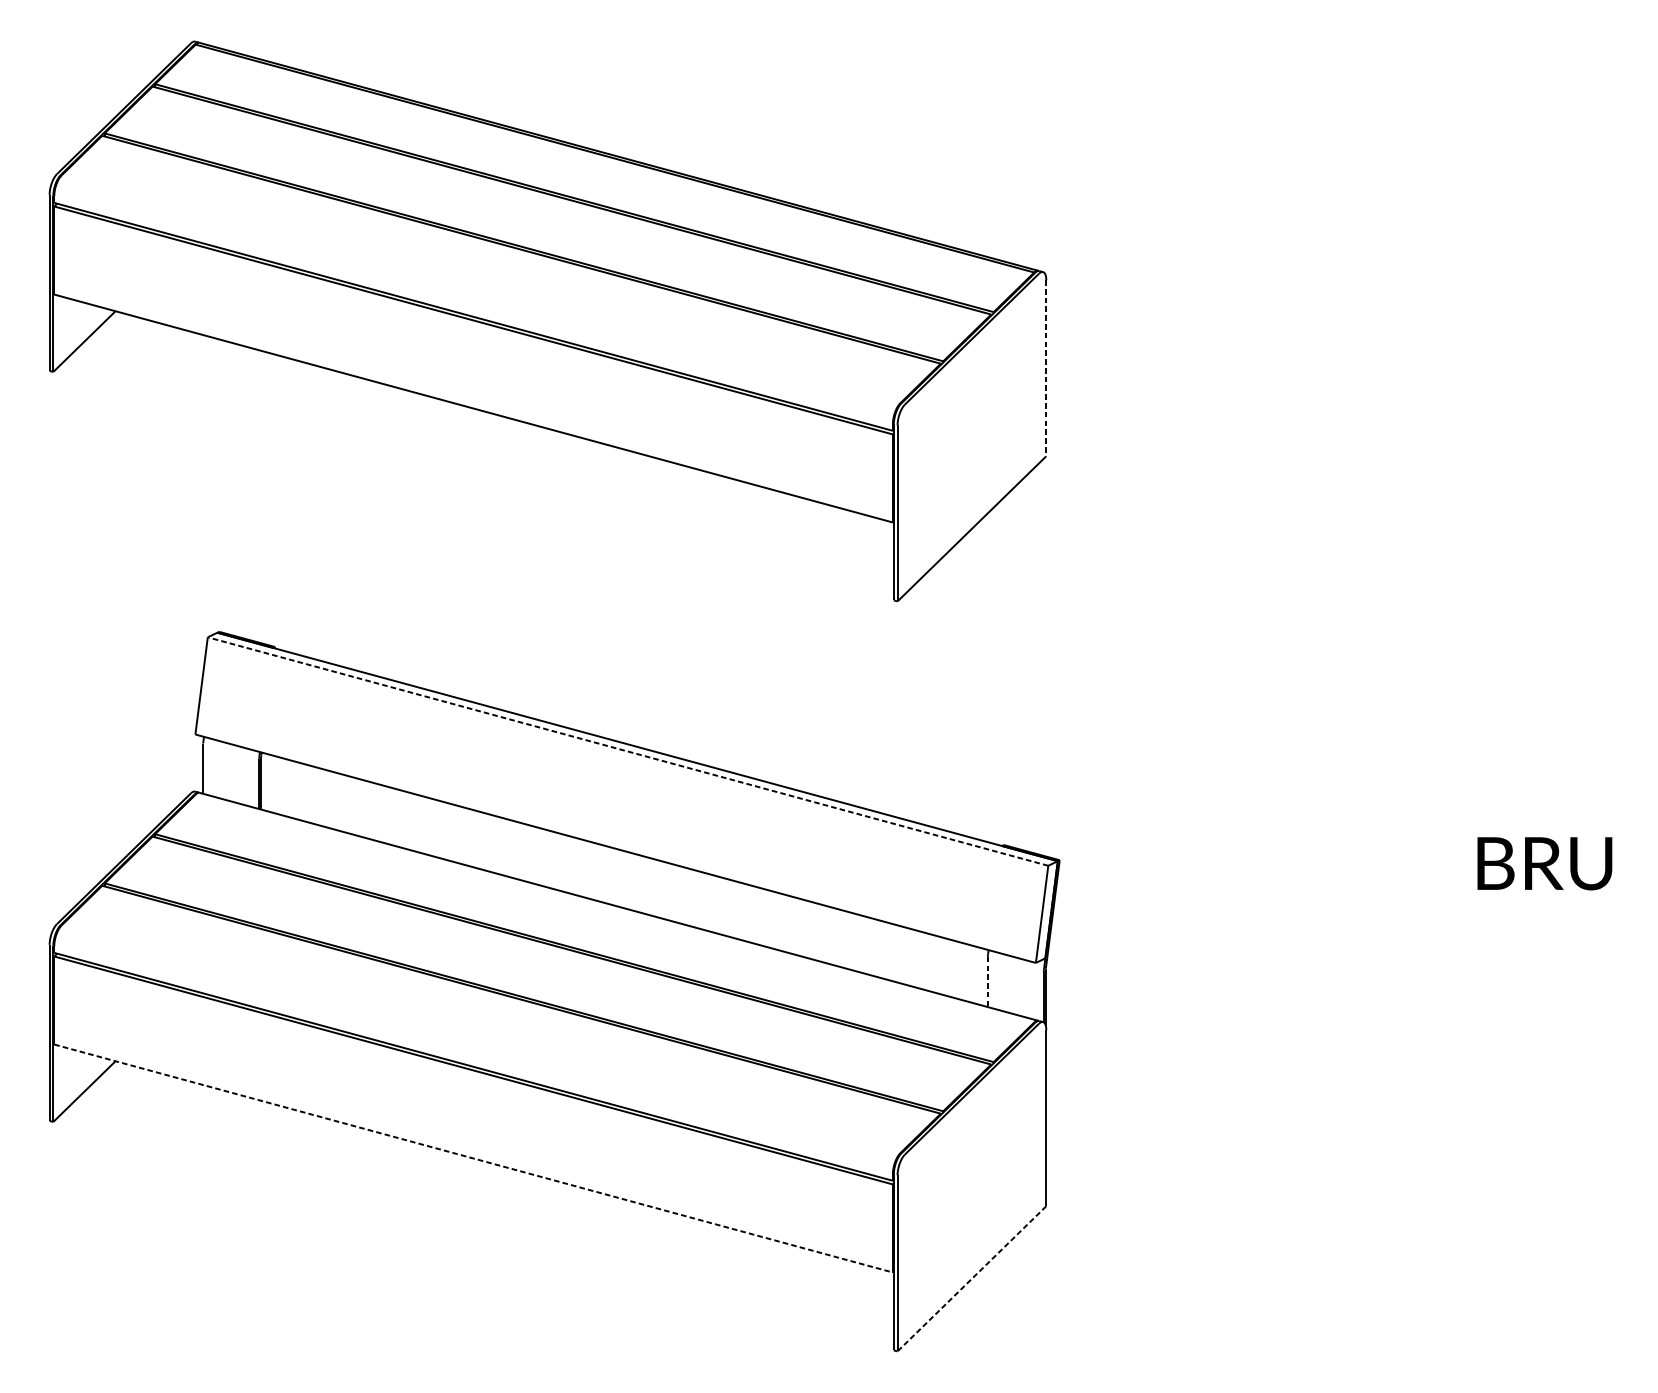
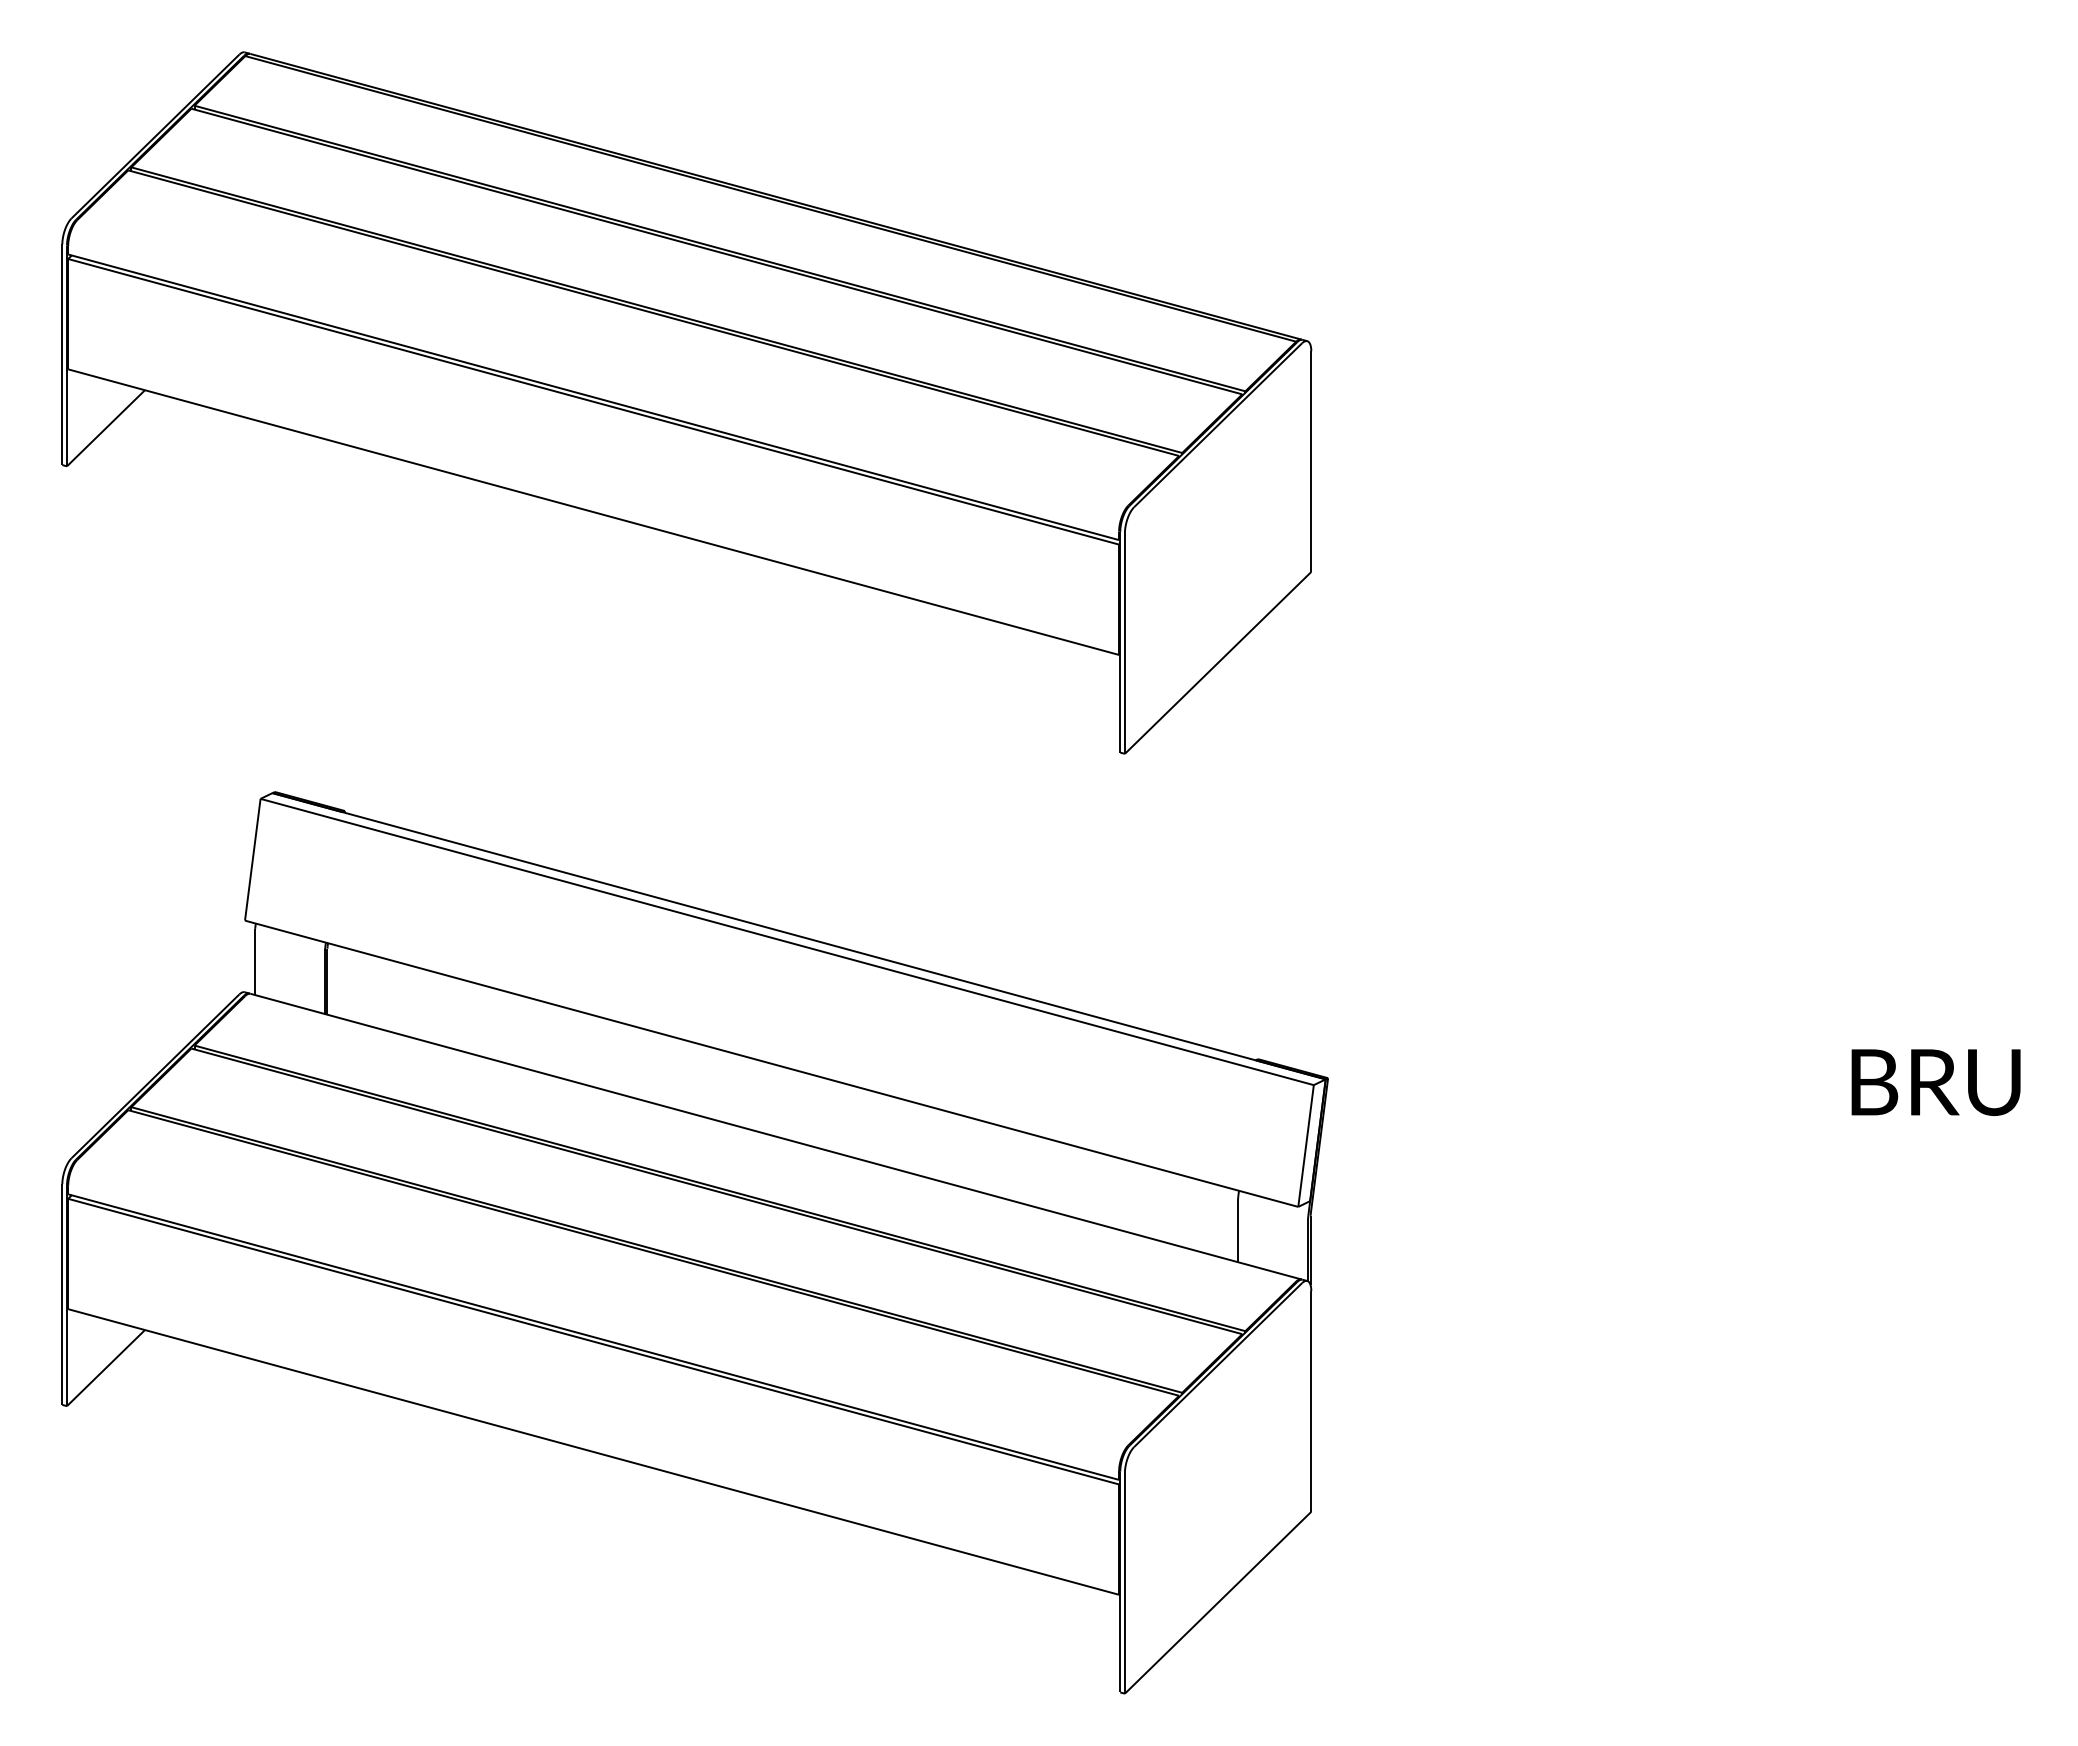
line: (1046, 368) -> (1311, 462), dashed -> solid
line: (628, 751) -> (787, 942), dashed -> solid
line: (988, 981) -> (1238, 1230), dashed -> solid
line: (473, 1158) -> (593, 1451), dashed -> solid
line: (971, 1279) -> (1217, 1603), dashed -> solid

